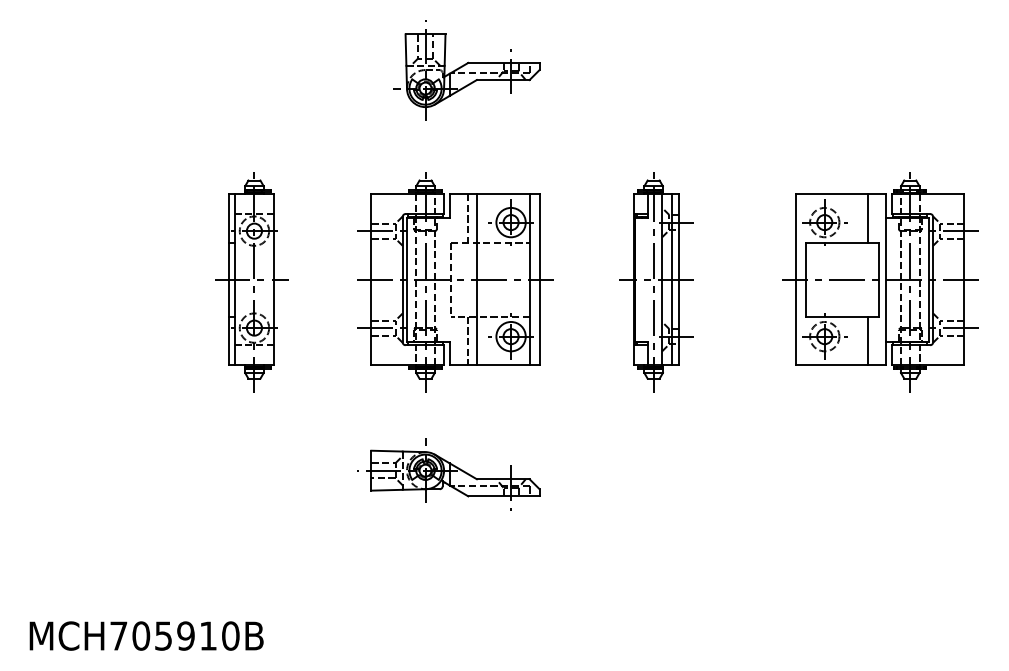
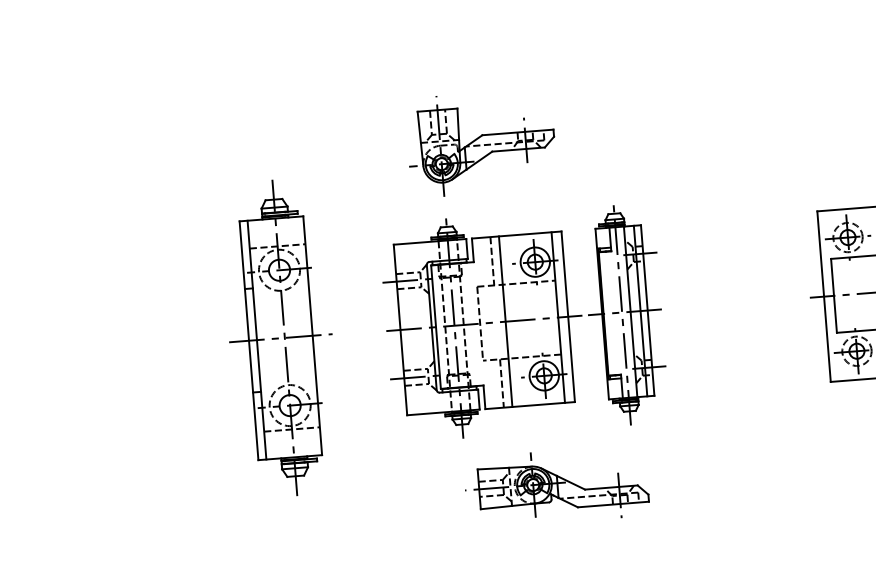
part: (466, 70) -> (481, 142), moved
part: (251, 282) -> (281, 342), size x1.4
part: (656, 282) -> (625, 315), moved
part: (448, 474) -> (556, 487), moved

